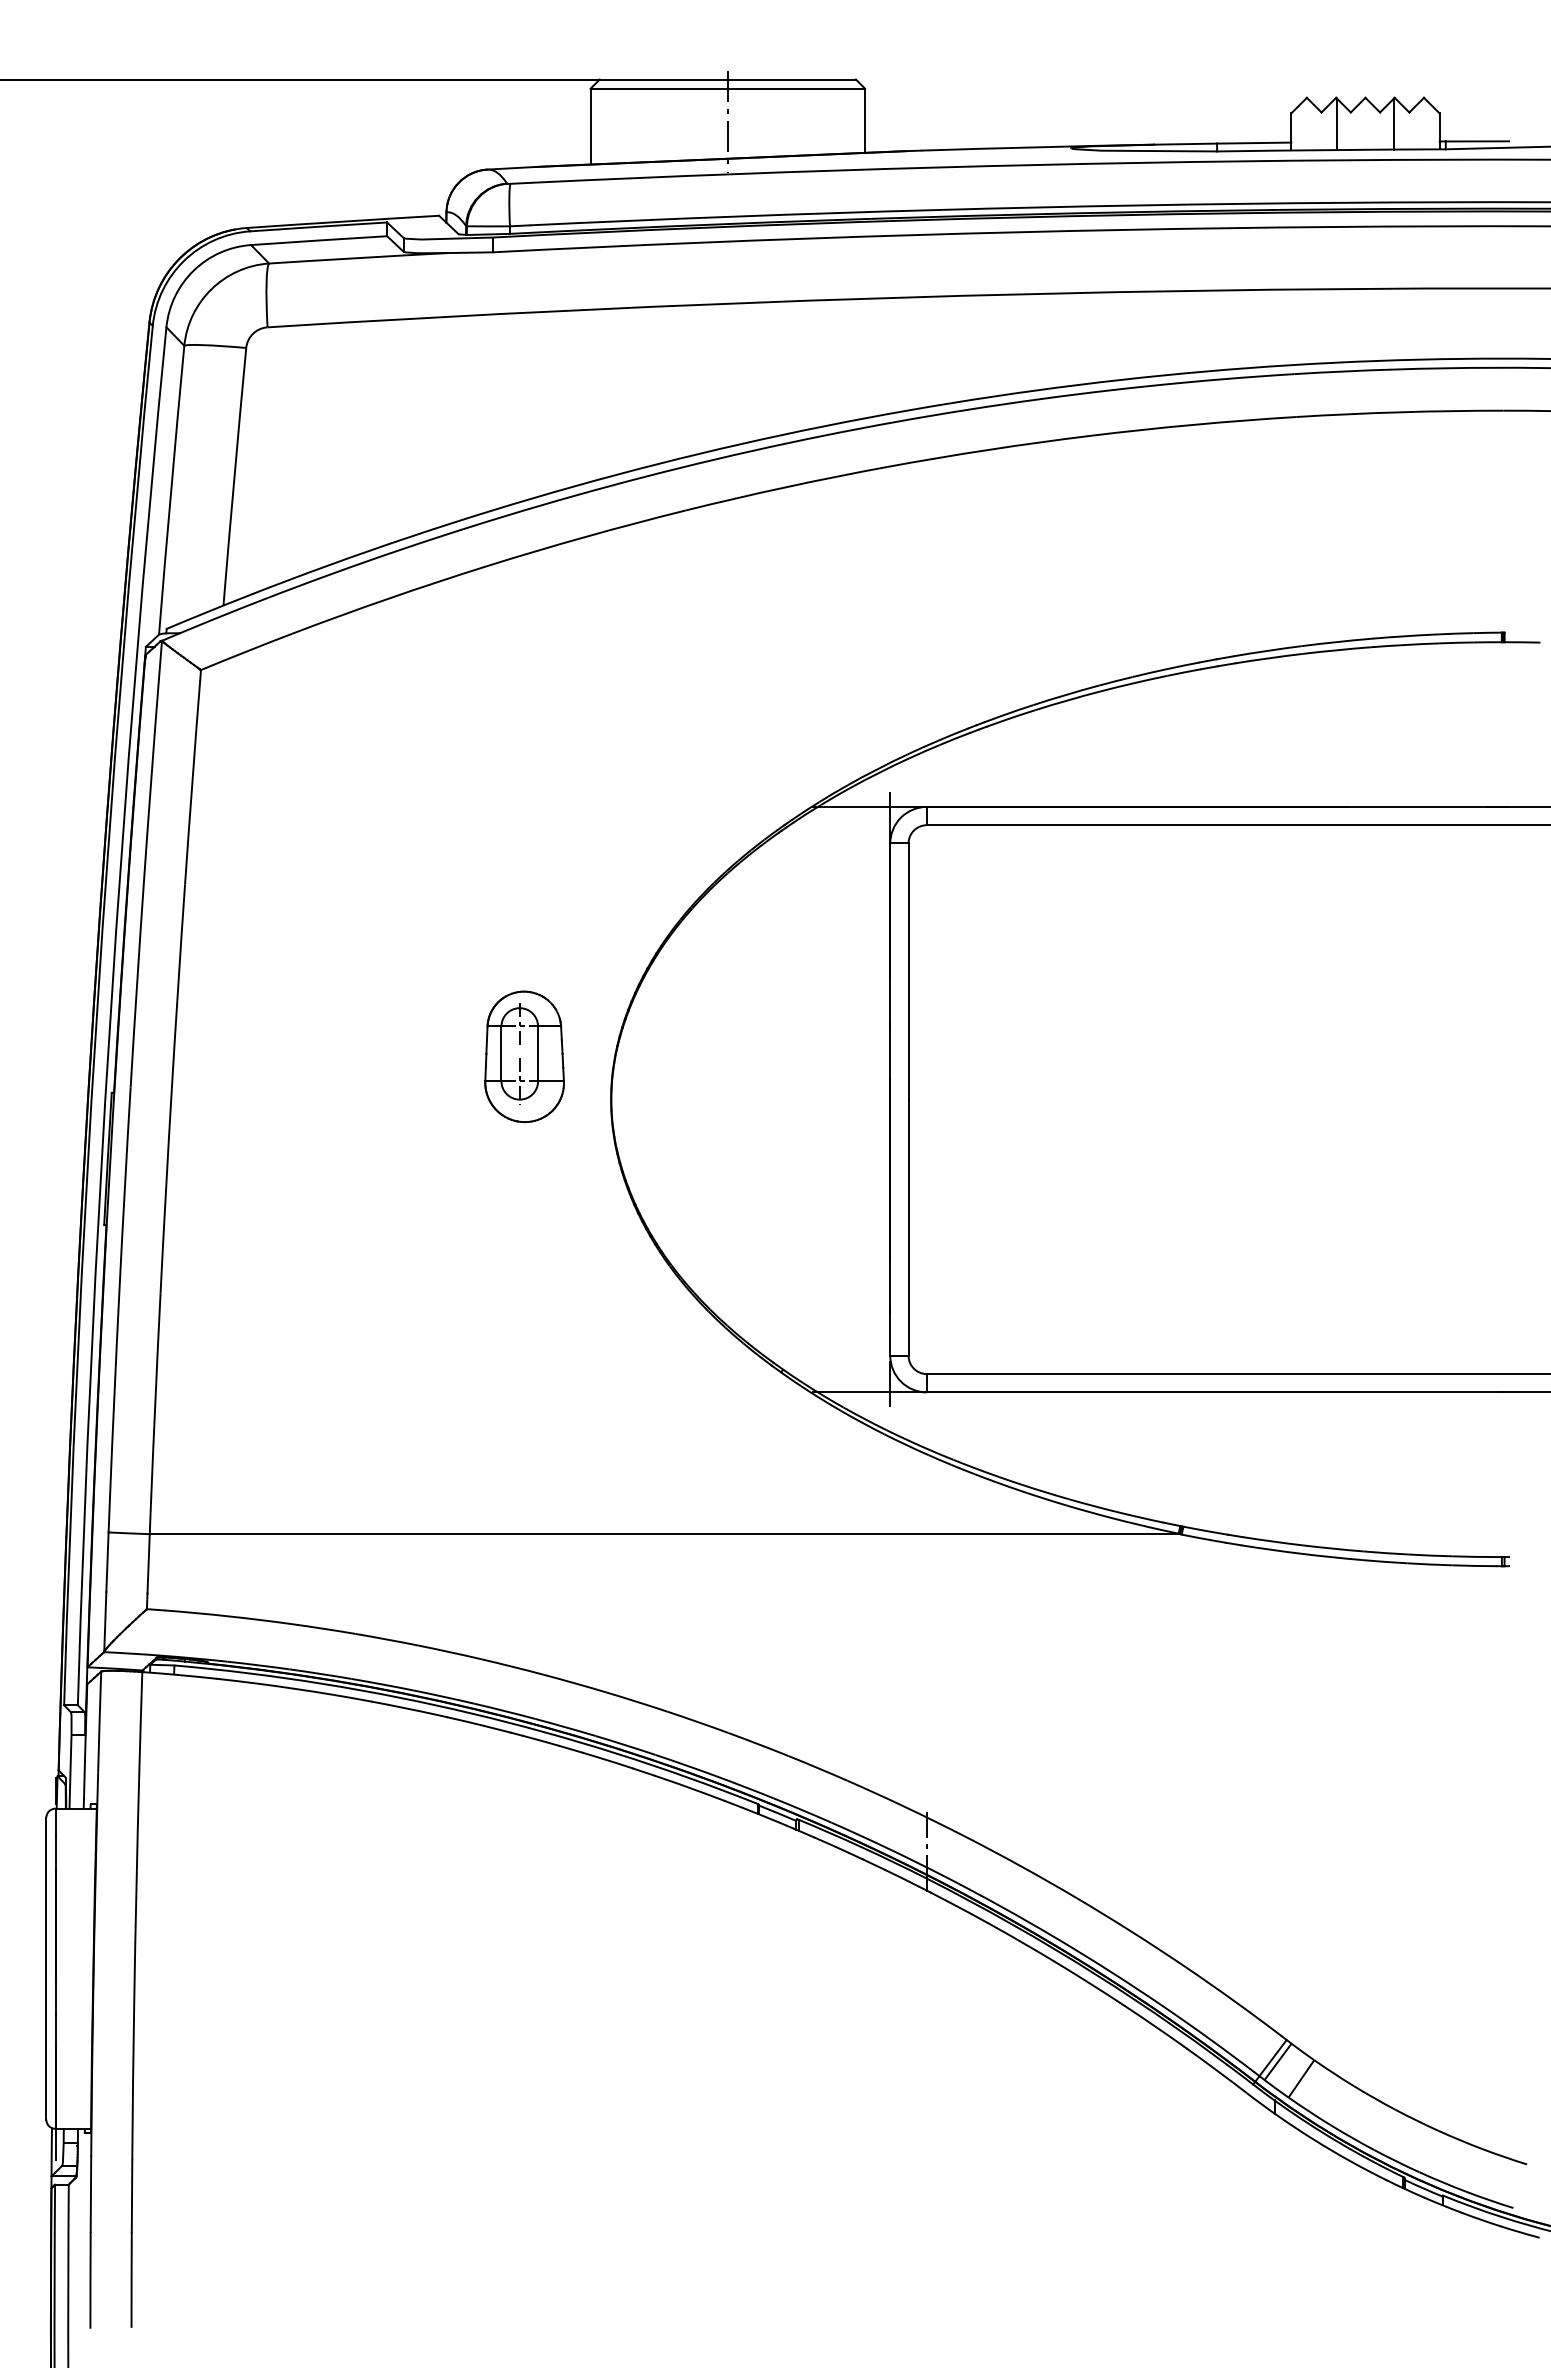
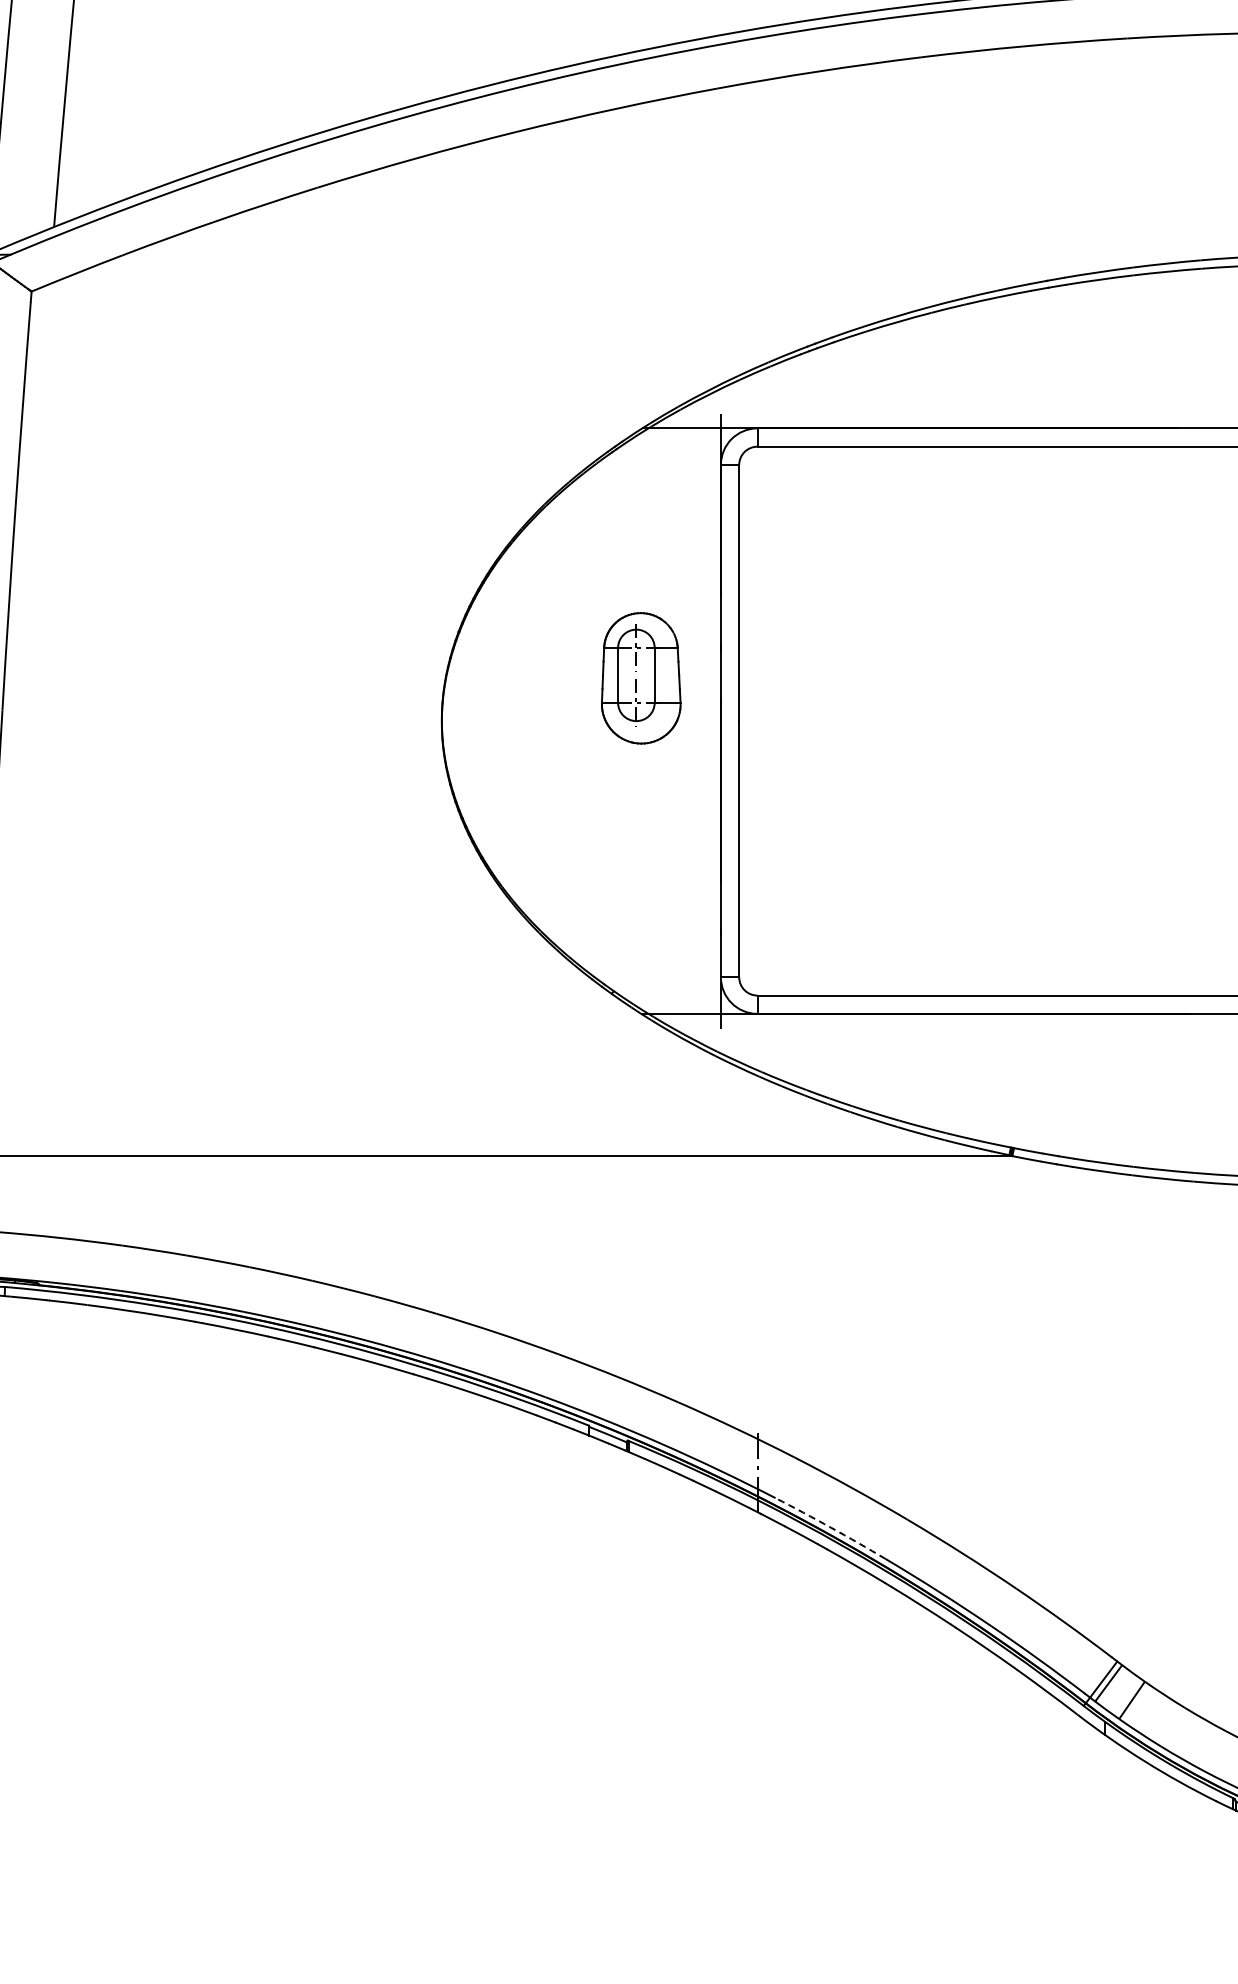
part: (524, 1056) -> (641, 677), moved
arc: (1000, 1906) -> (831, 1527), solid -> dashed

